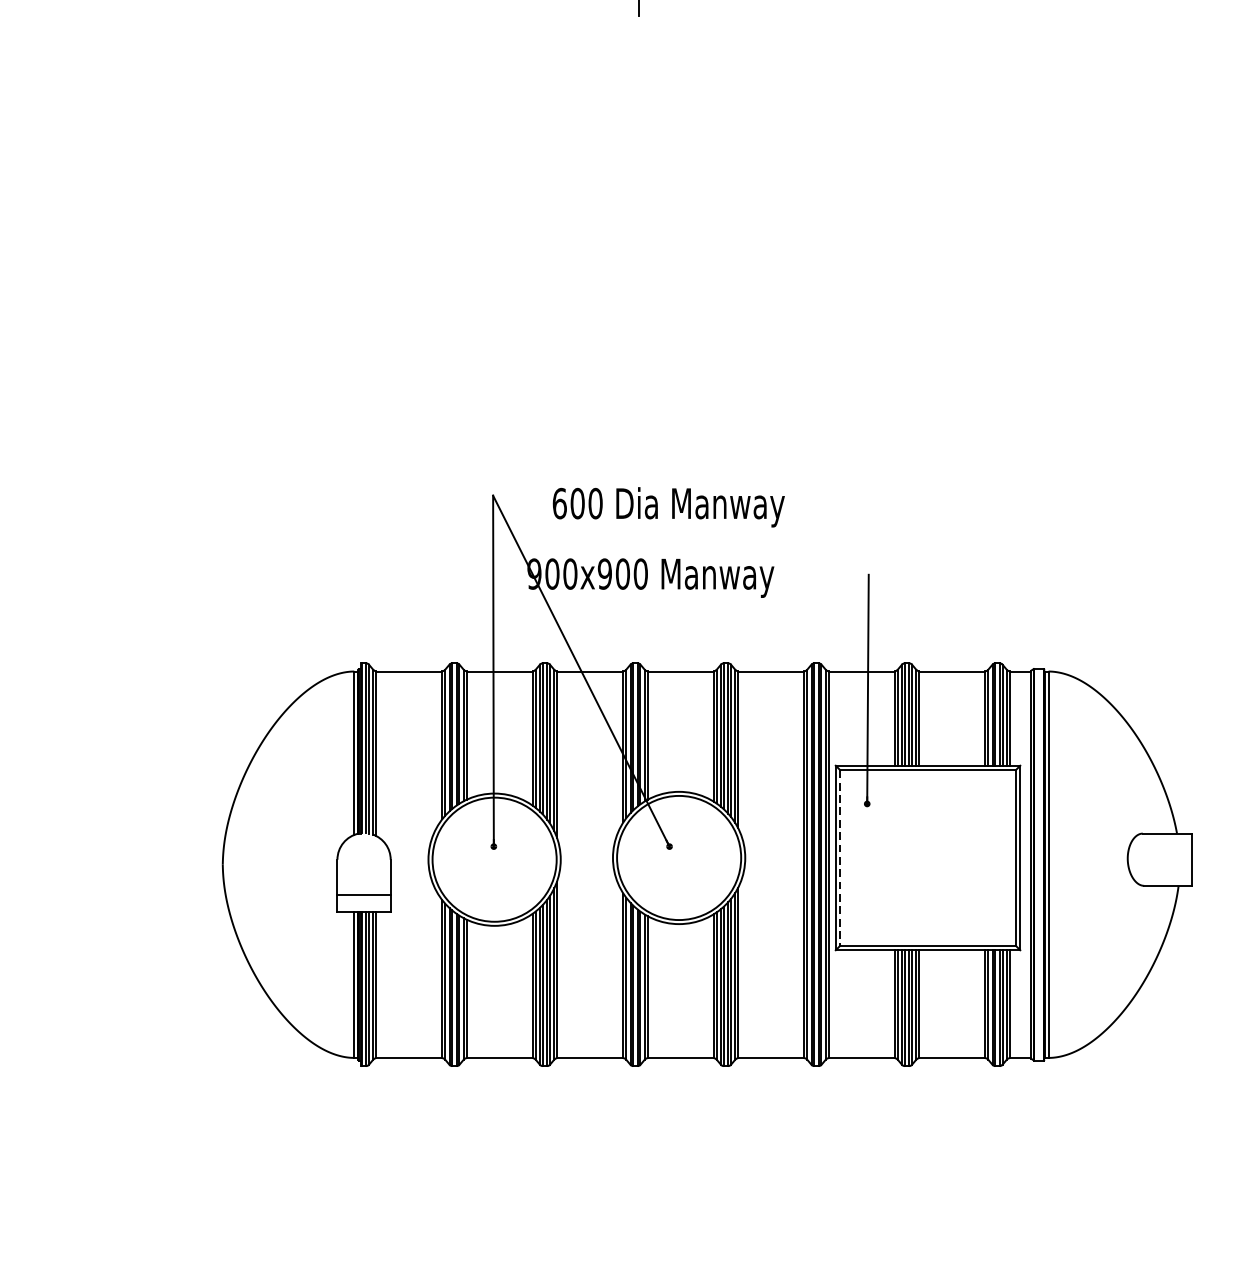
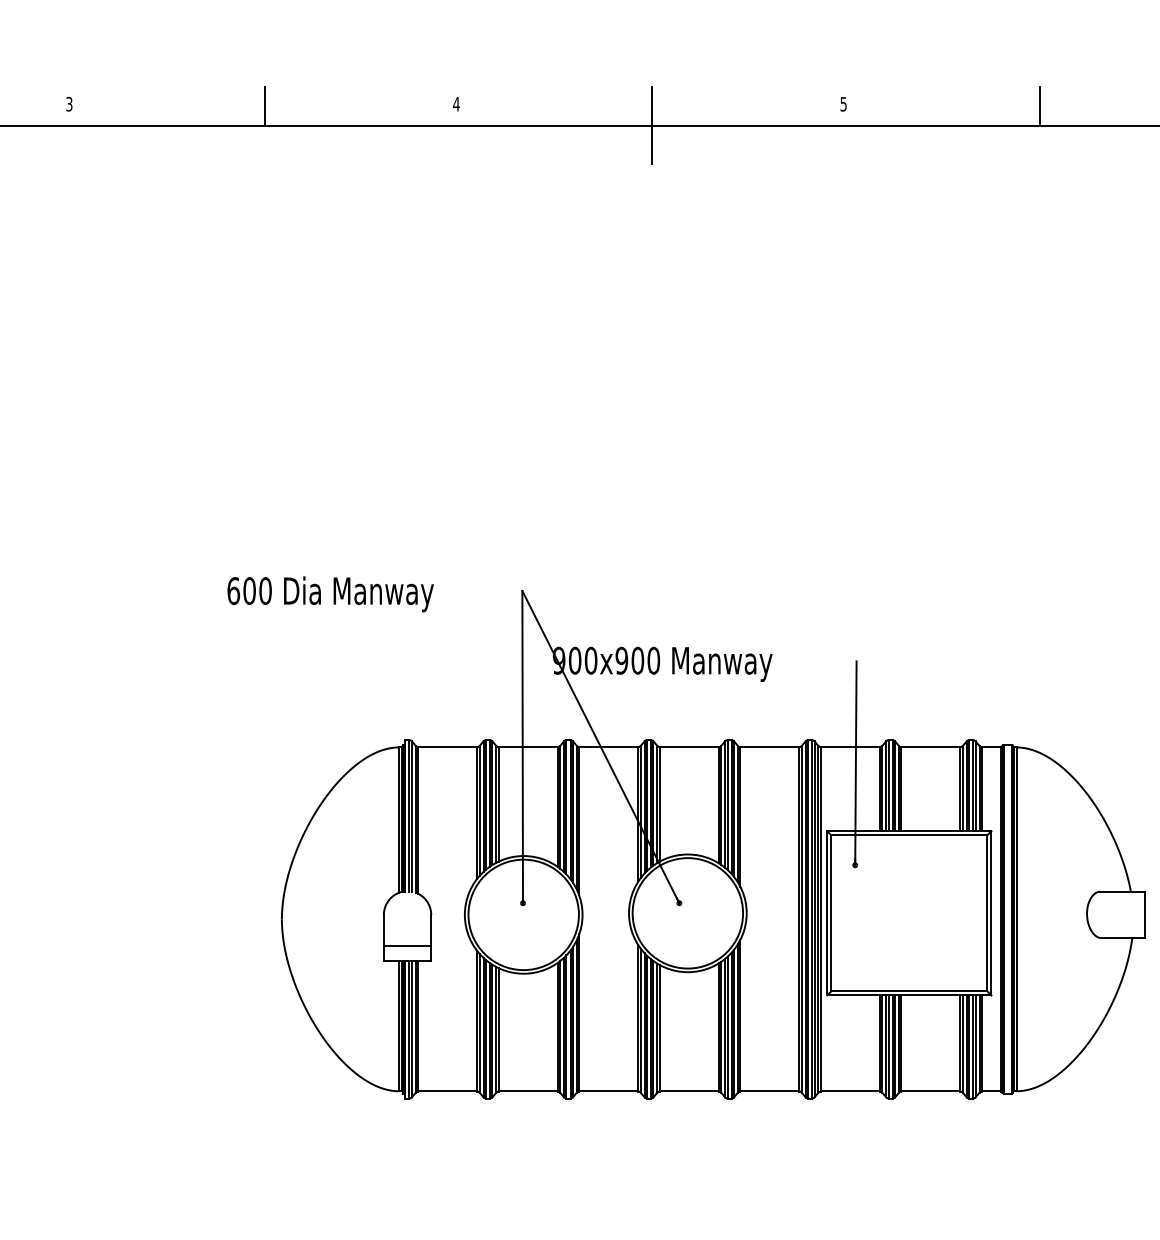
text: (668, 507) -> (330, 594), moved
line: (840, 858) -> (831, 913), dashed -> solid

